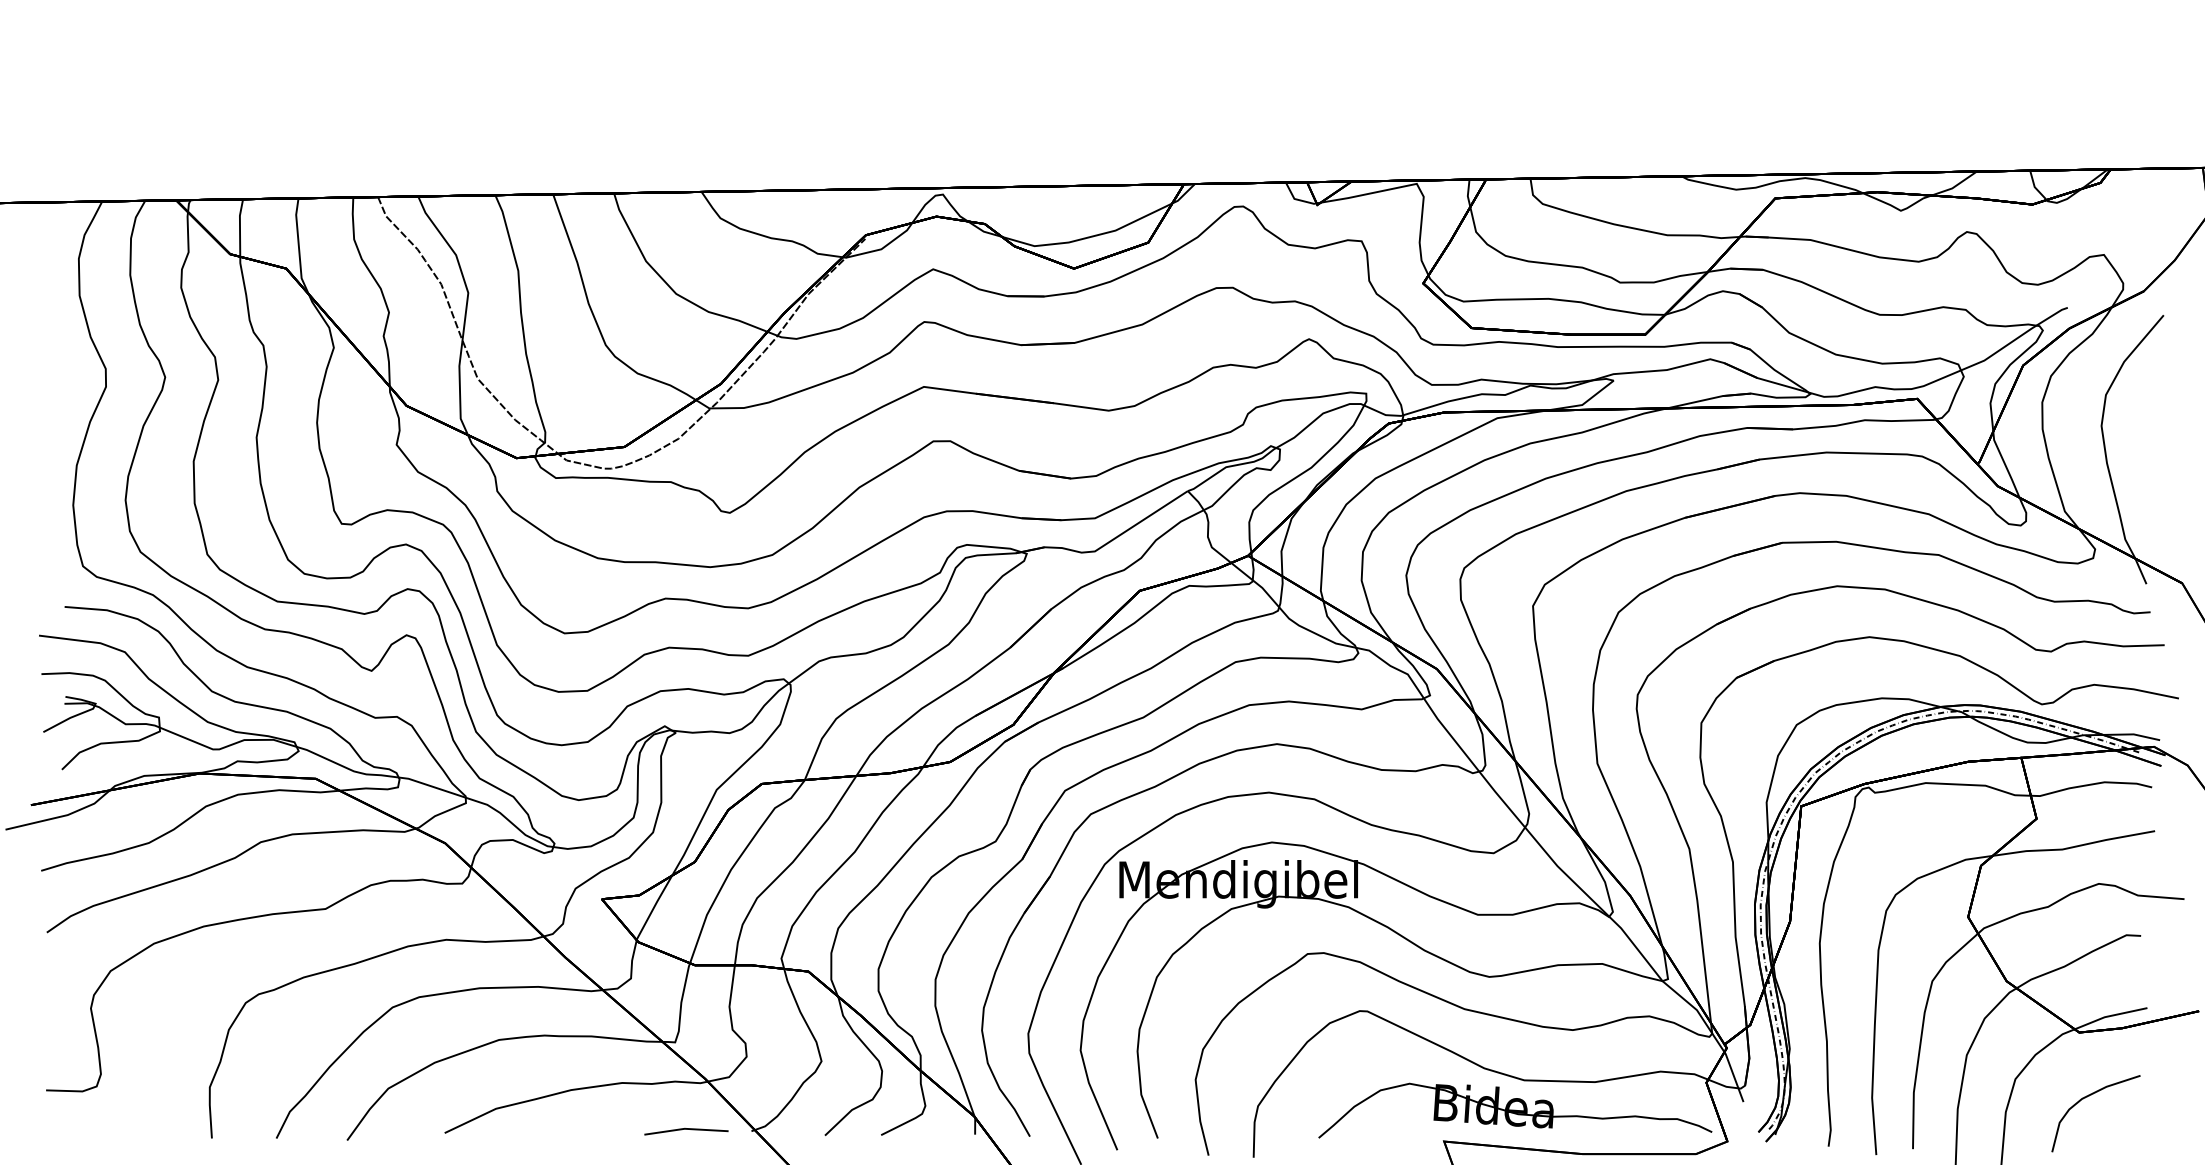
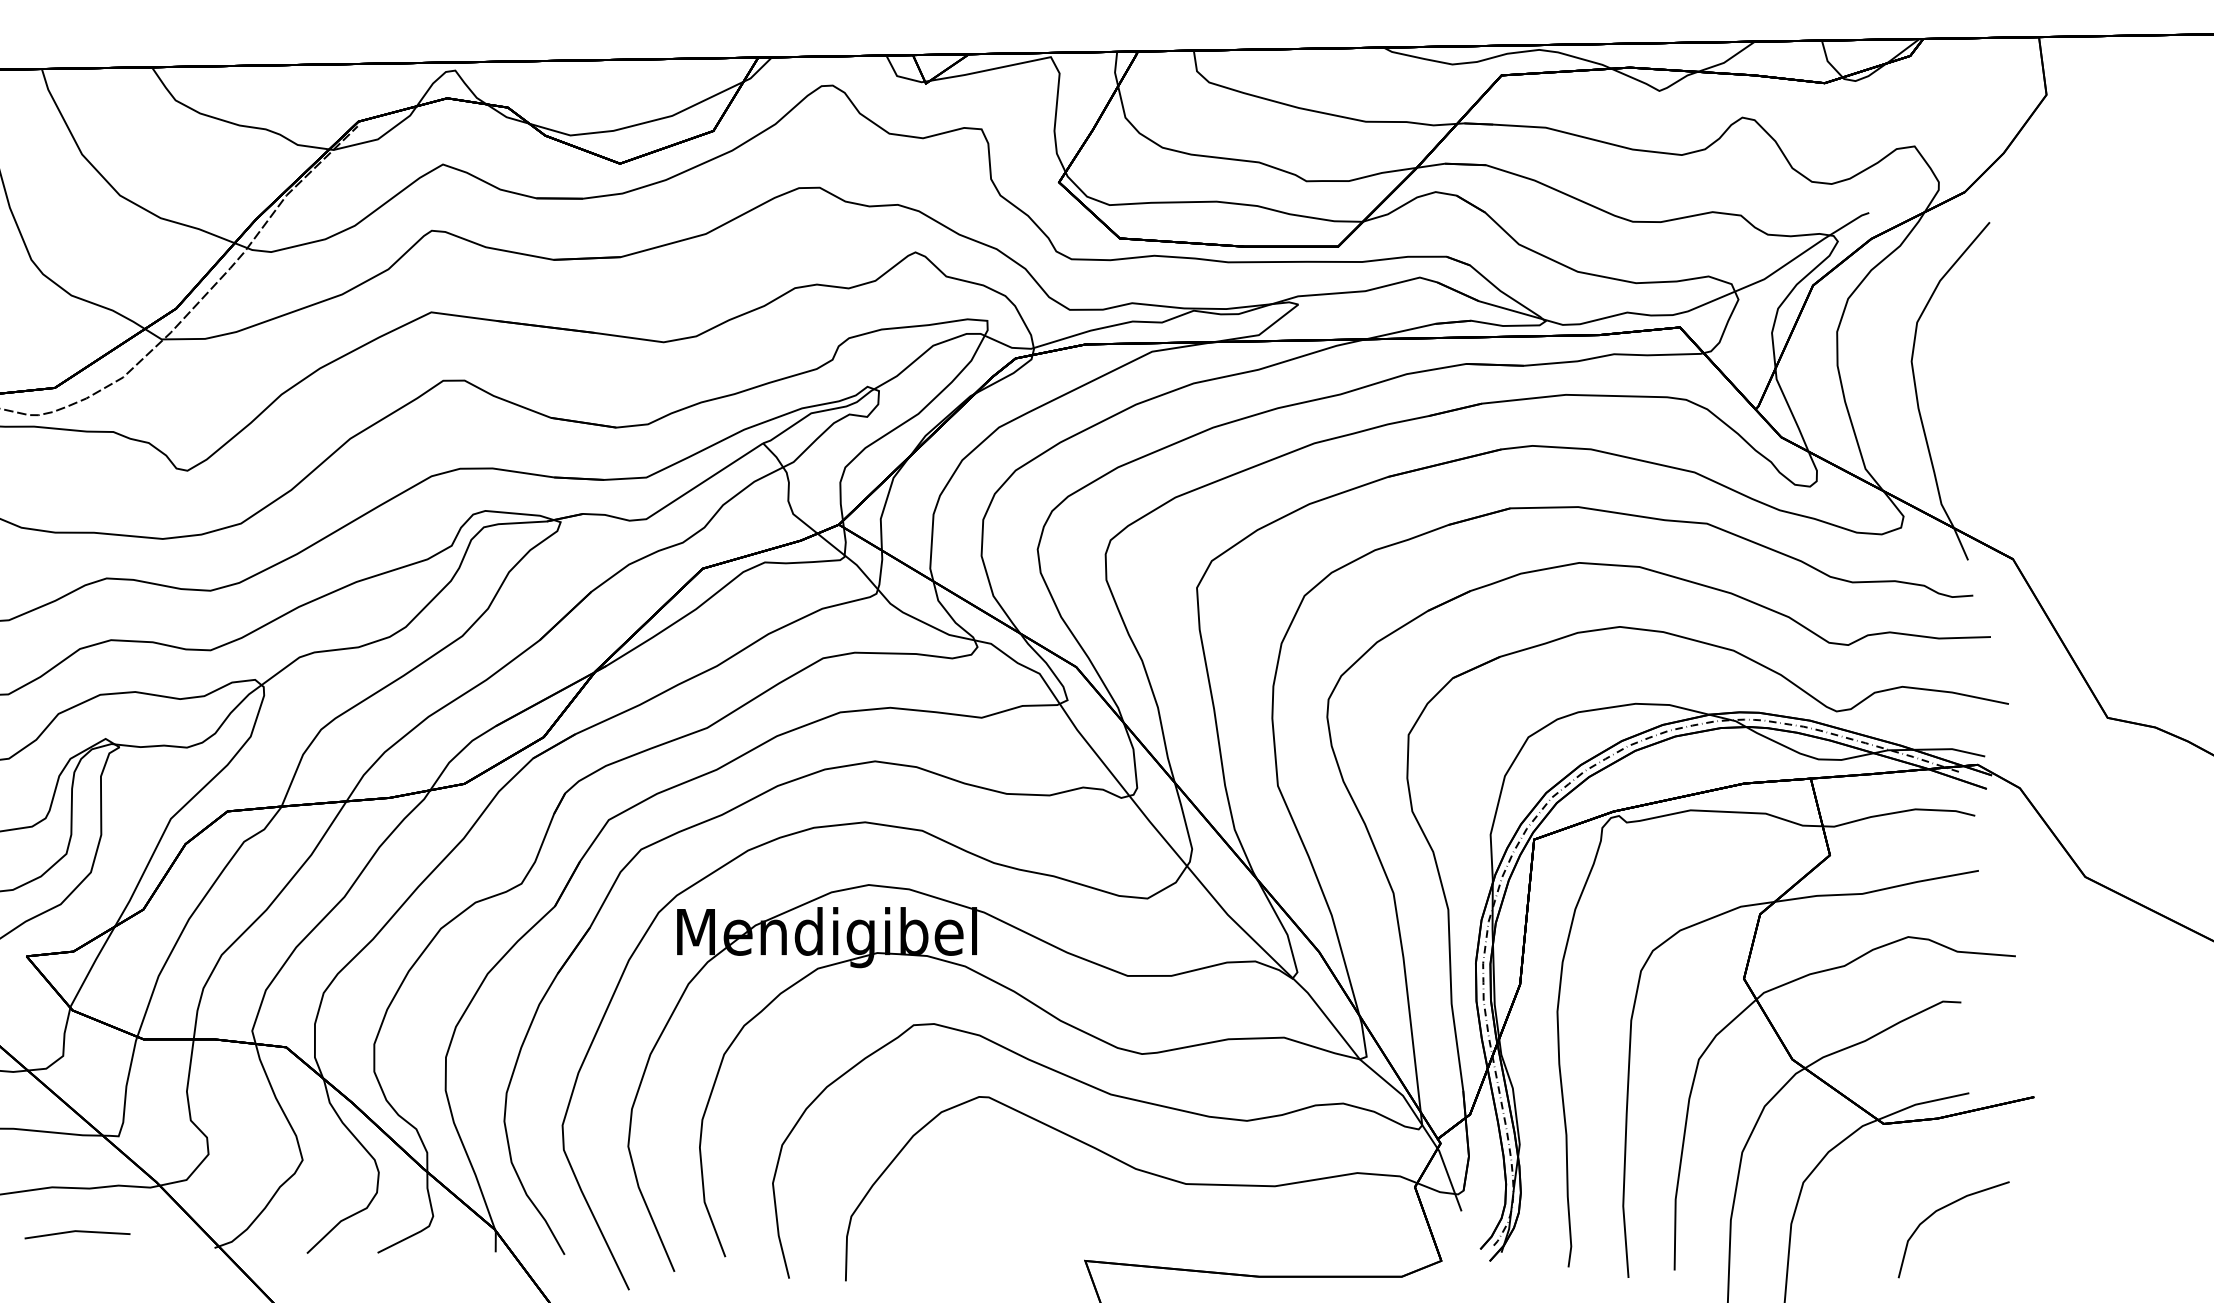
curve: (2087, 1097) -> (1942, 1209), moved
part: (1515, 1110) -> (1174, 1221), removed
line: (686, 1129) -> (77, 1231), moved

